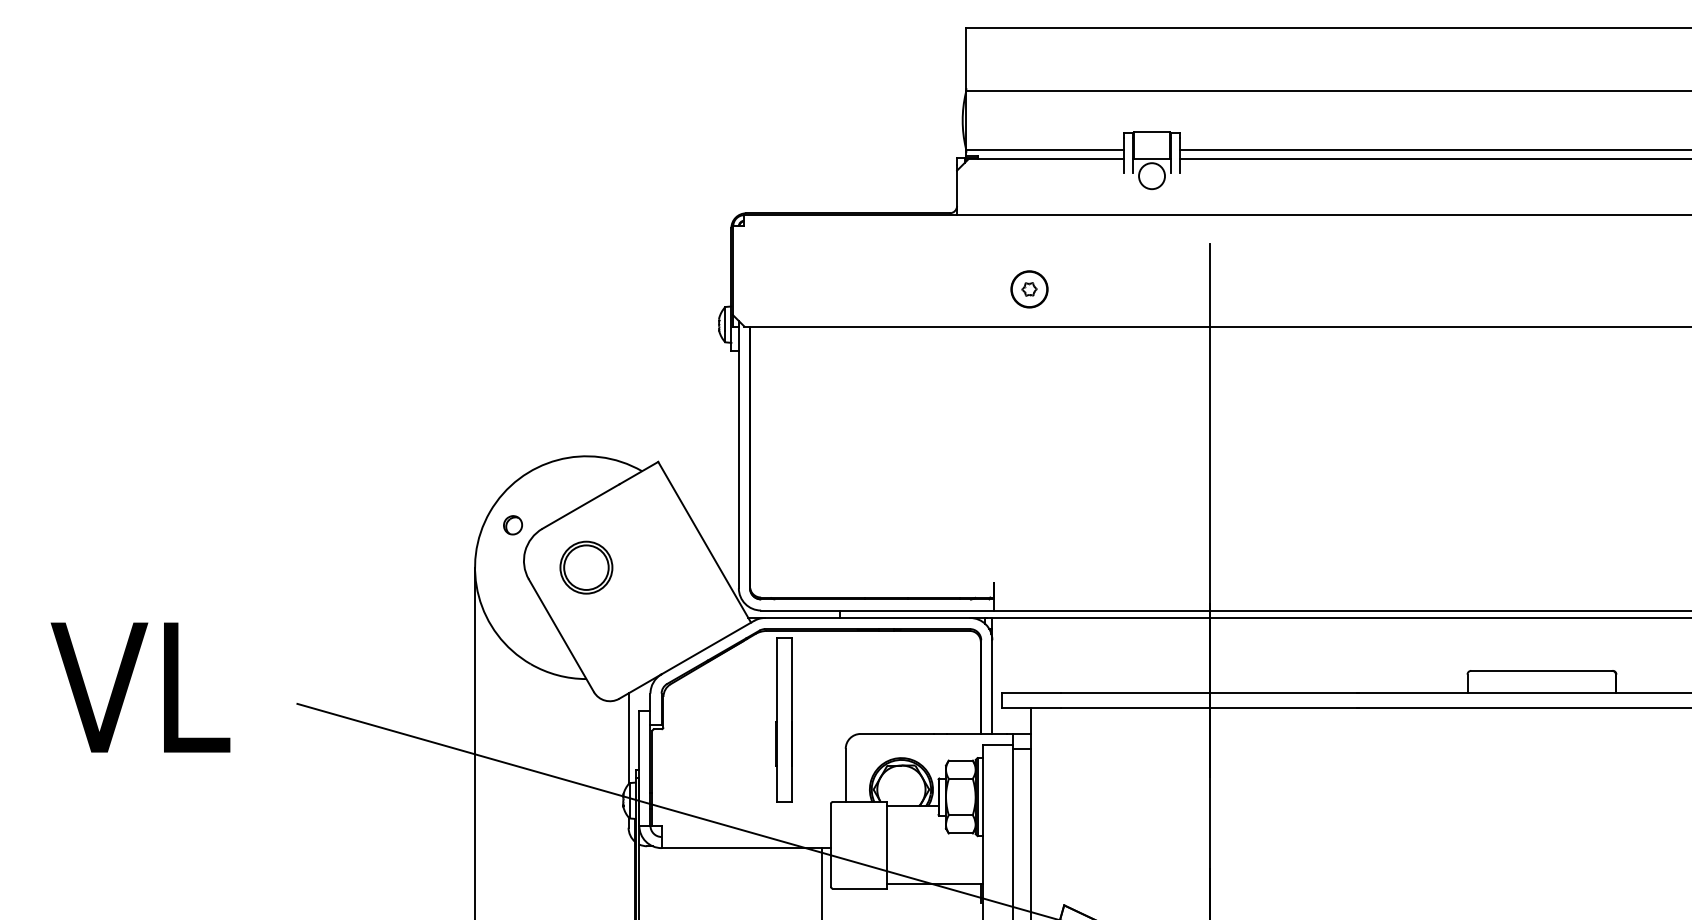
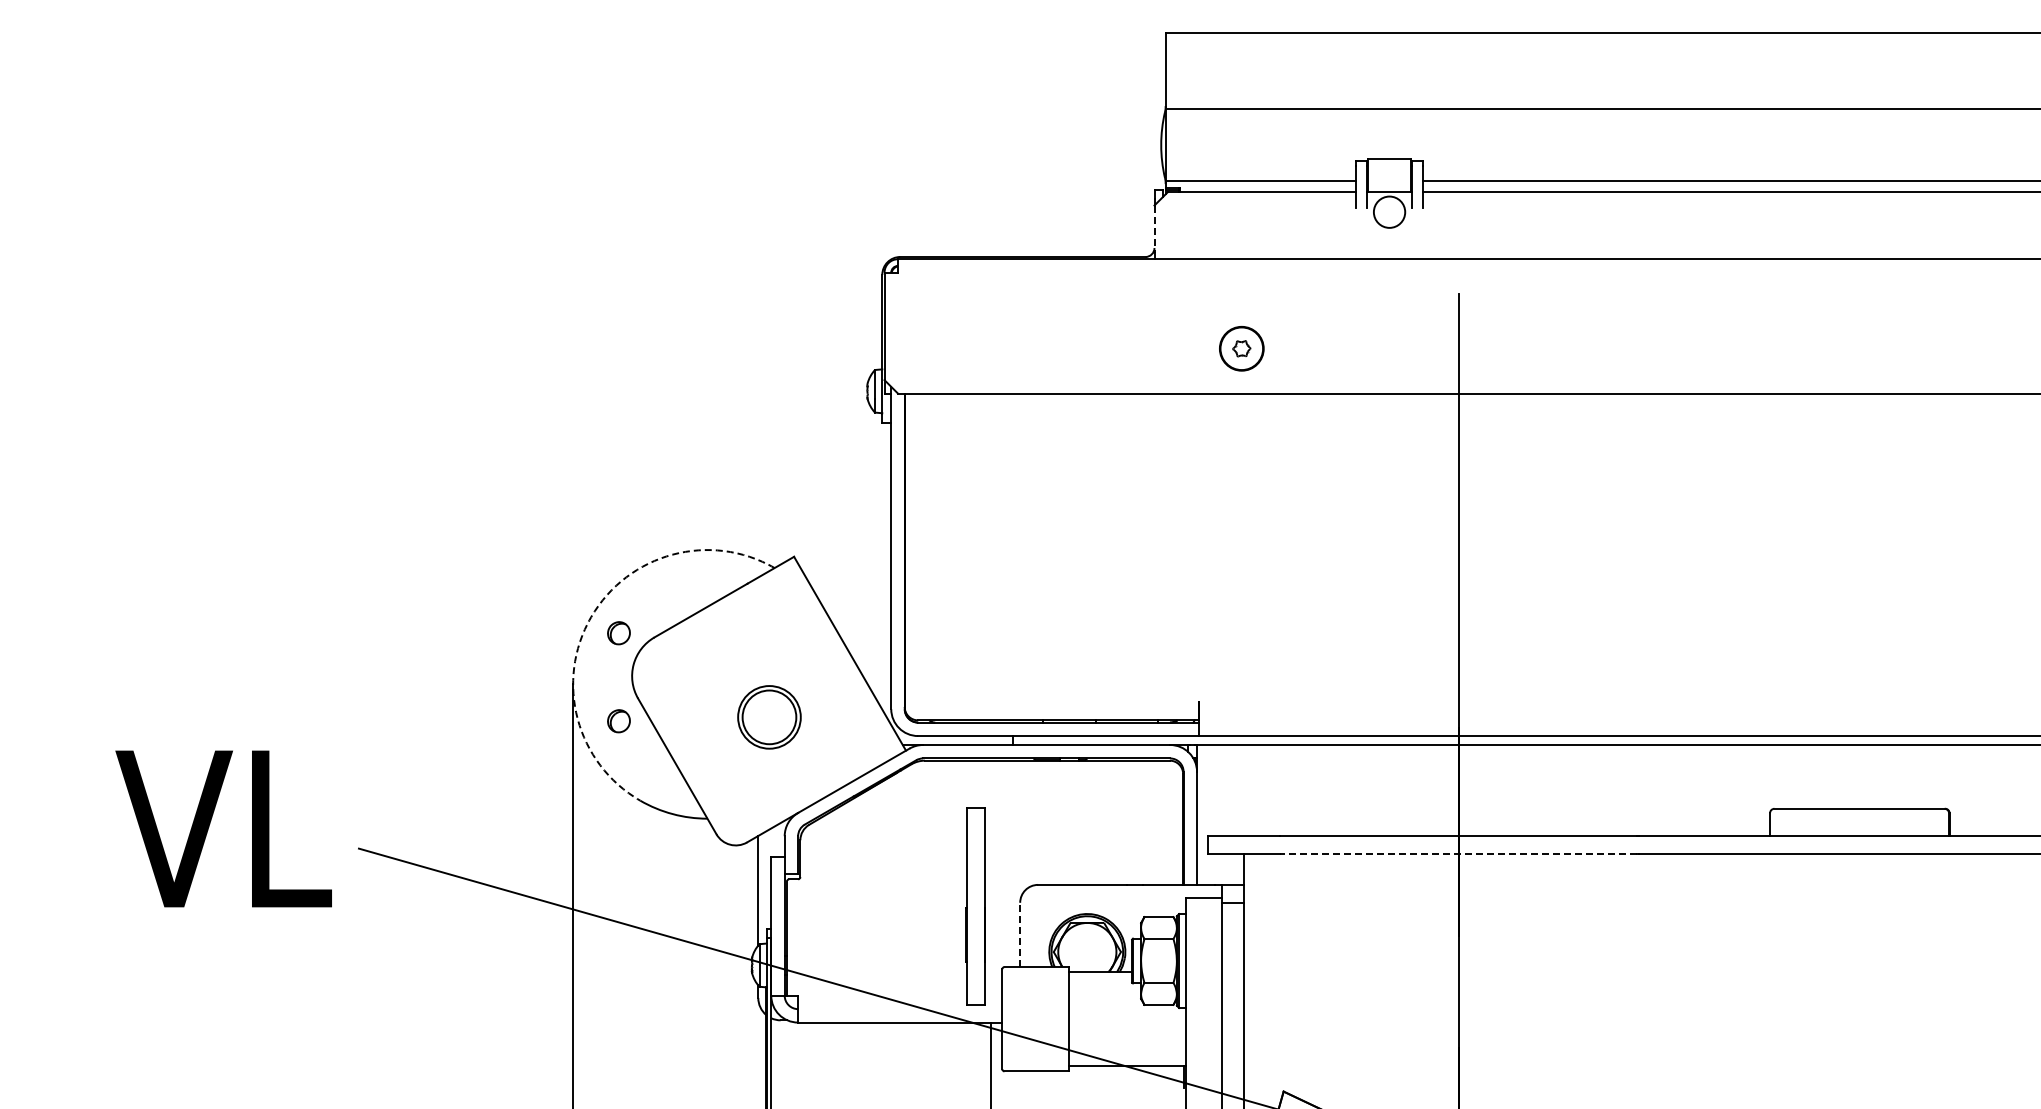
line: (957, 190) -> (1154, 229), solid -> dashed
arc: (490, 512) -> (591, 617), solid -> dashed
part: (586, 567) -> (769, 717), moved
part: (512, 598) -> (618, 721), added
text: (140, 687) -> (223, 828), moved
line: (1208, 707) -> (1457, 853), solid -> dashed
part: (783, 720) -> (975, 906), moved
line: (846, 775) -> (1020, 934), solid -> dashed

